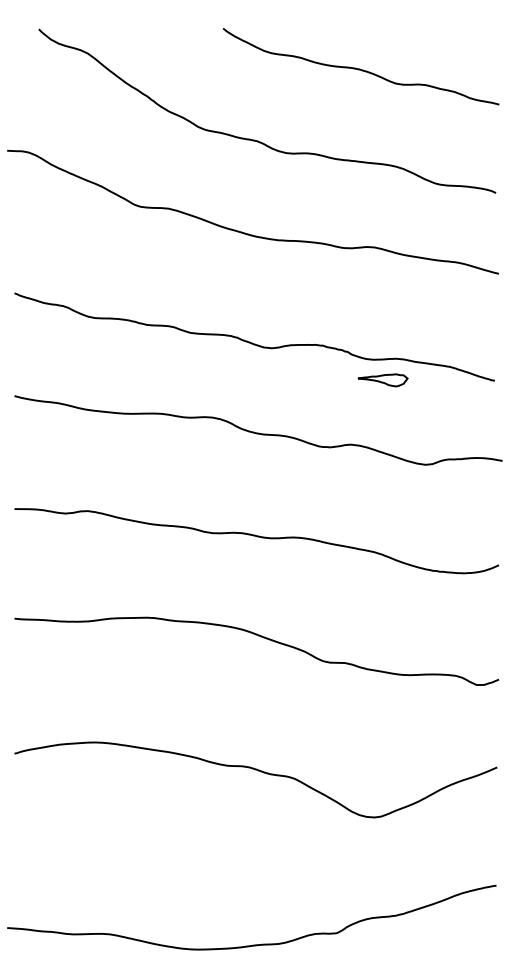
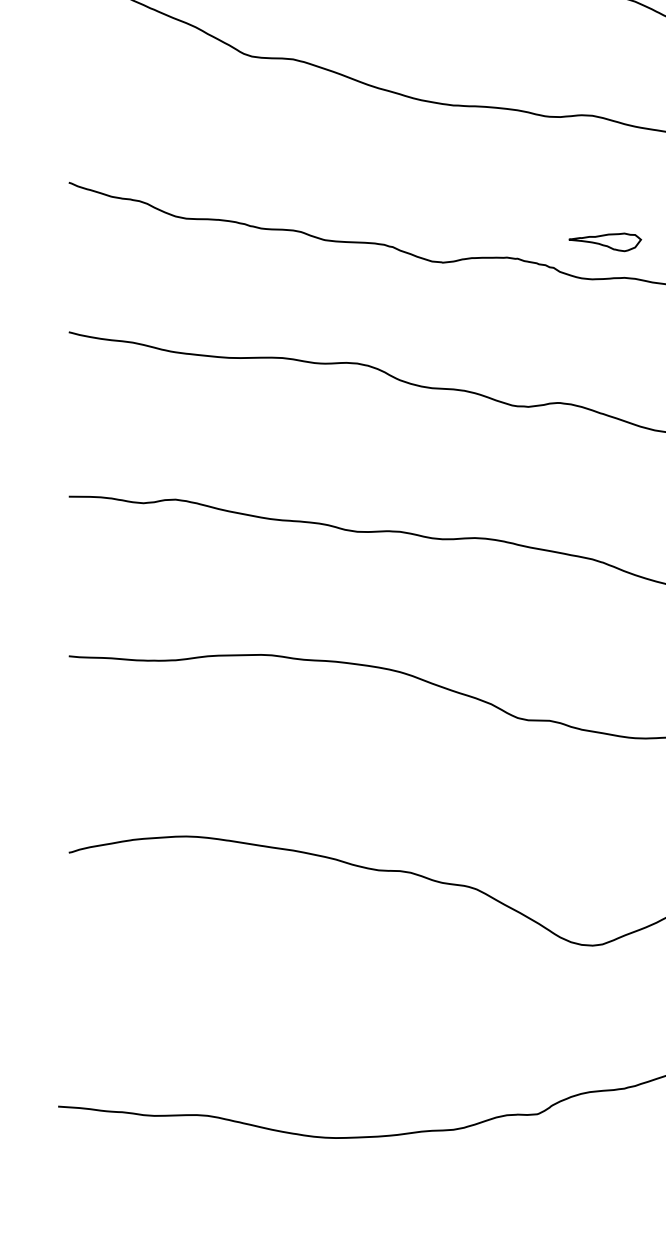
part: (382, 380) -> (604, 242), moved

